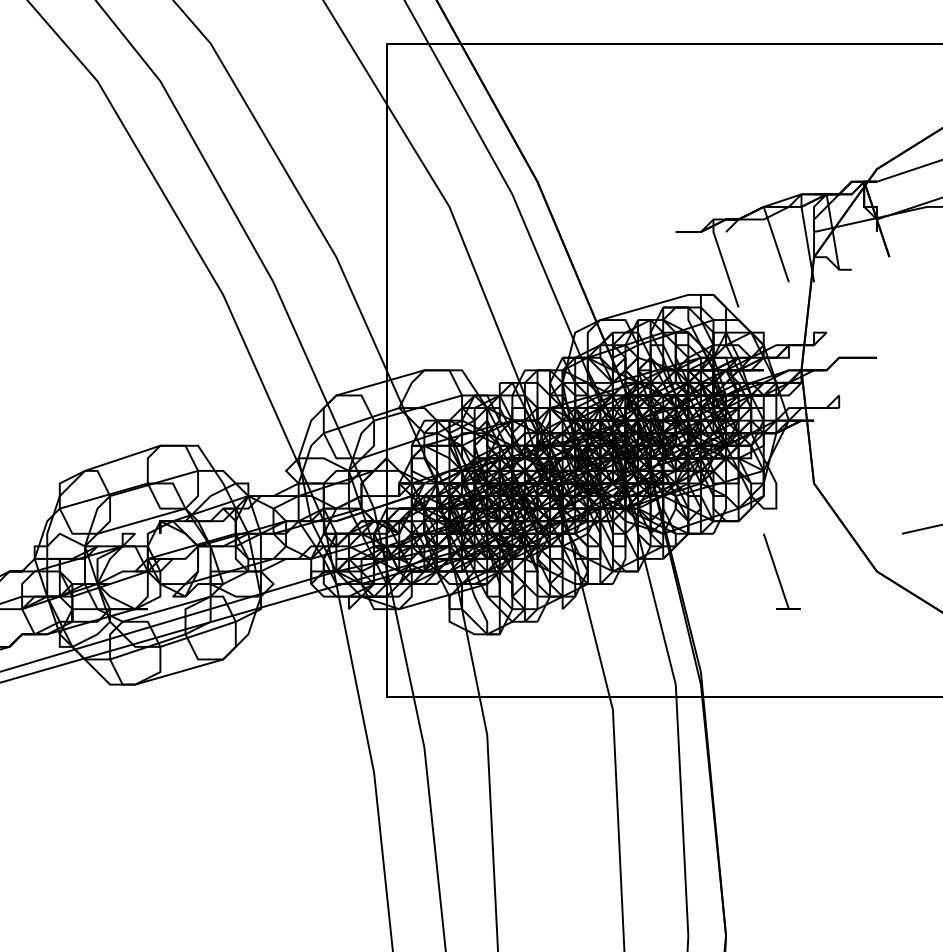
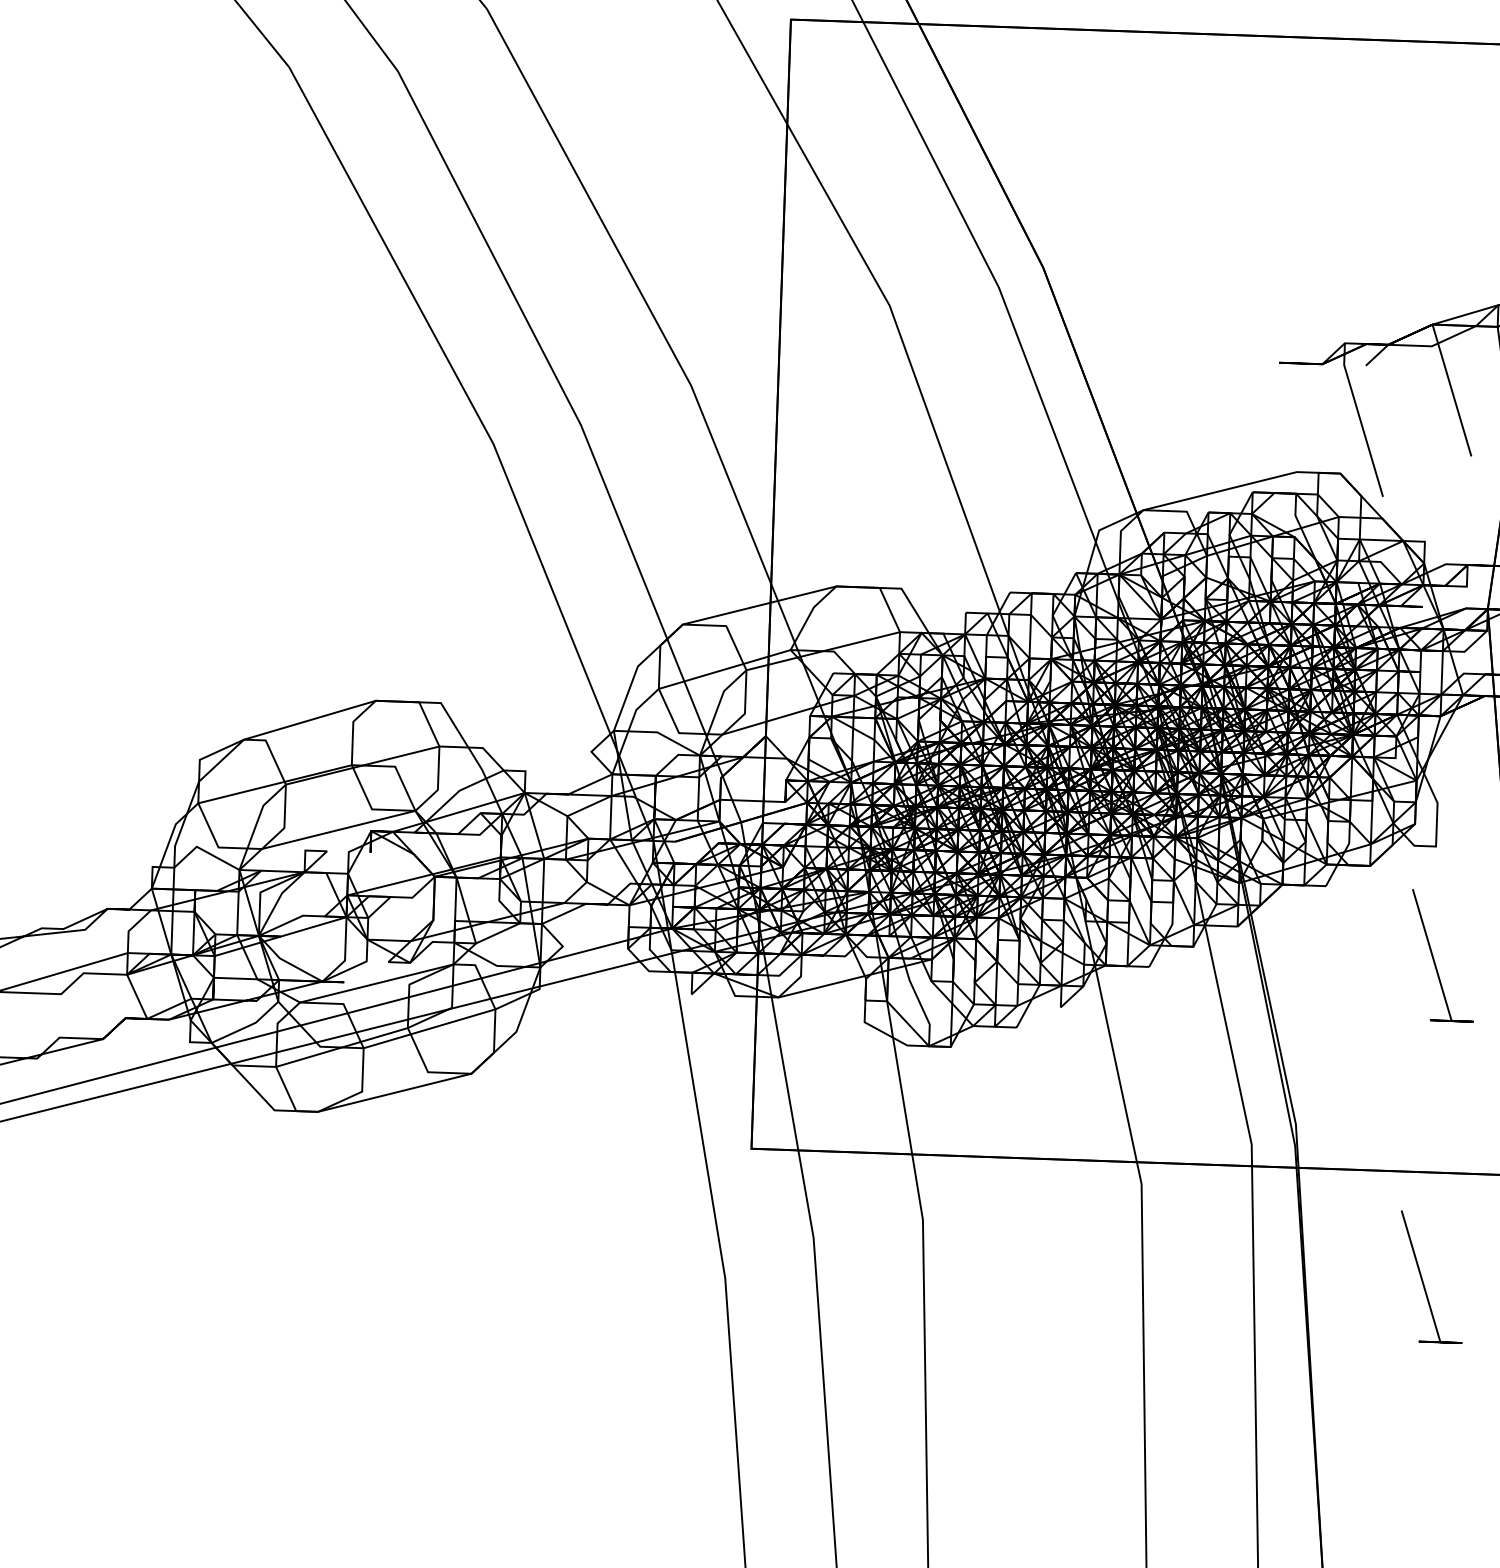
part: (781, 757) -> (1429, 1276), added

